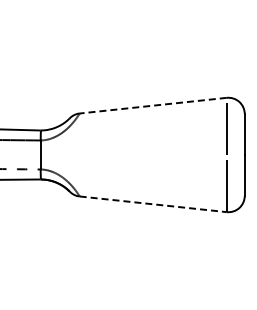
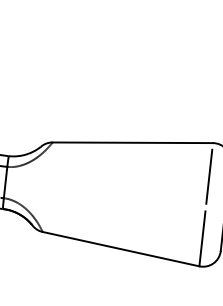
line: (153, 105) -> (133, 142), dashed -> solid
line: (153, 204) -> (121, 249), dashed -> solid

